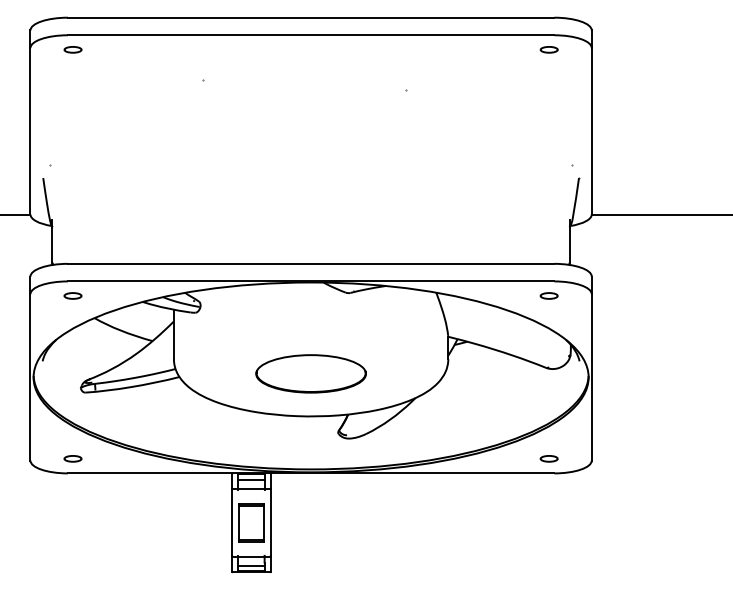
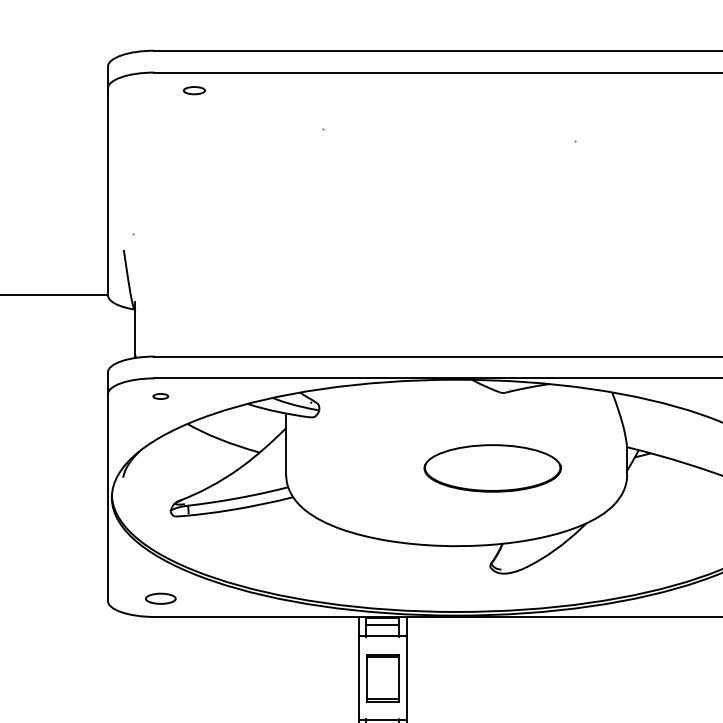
part: (72, 49) -> (193, 90), moved
part: (72, 295) -> (160, 395), size x0.7
part: (310, 373) -> (491, 467), moved
part: (72, 458) -> (160, 598), size x1.4

